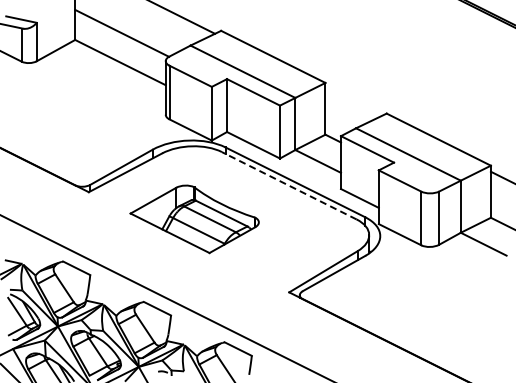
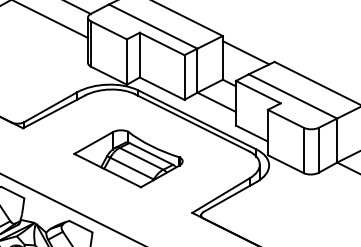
line: (352, 102) -> (245, 52), added
line: (288, 185) -> (191, 122), dashed -> solid
part: (194, 219) -> (128, 158), moved

